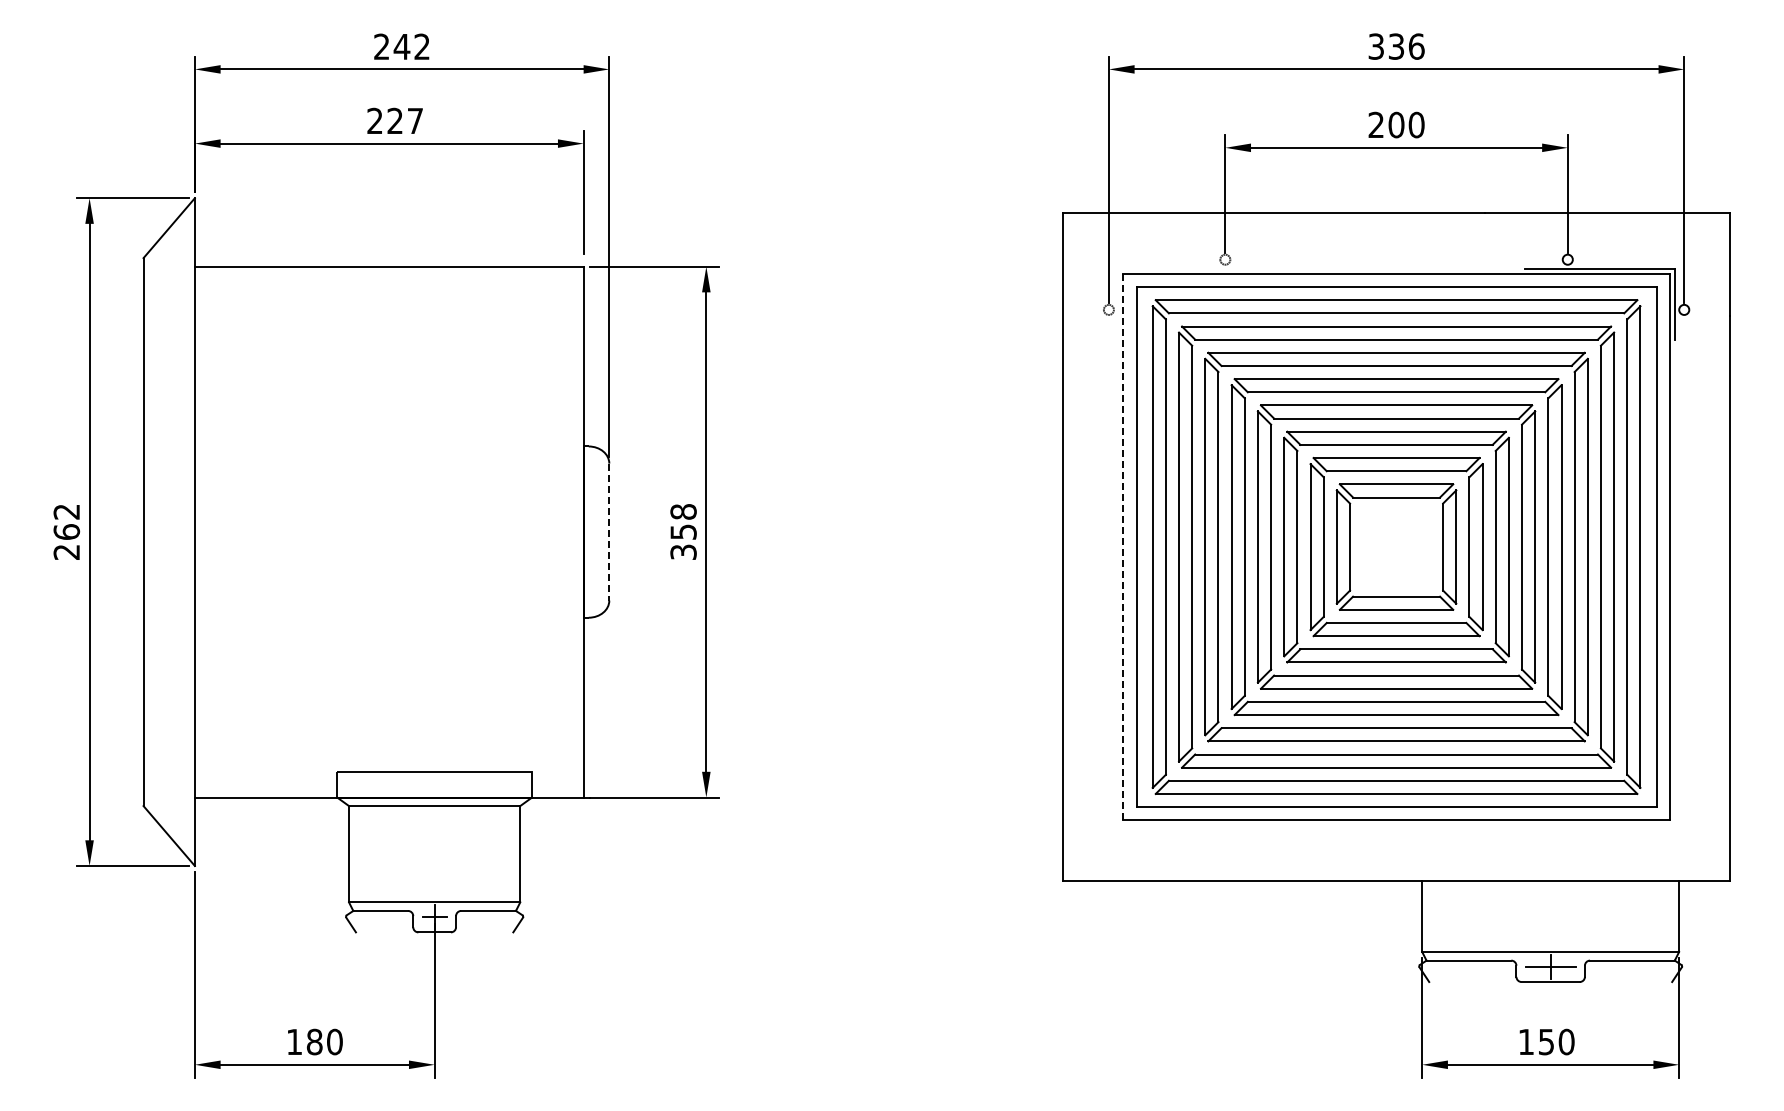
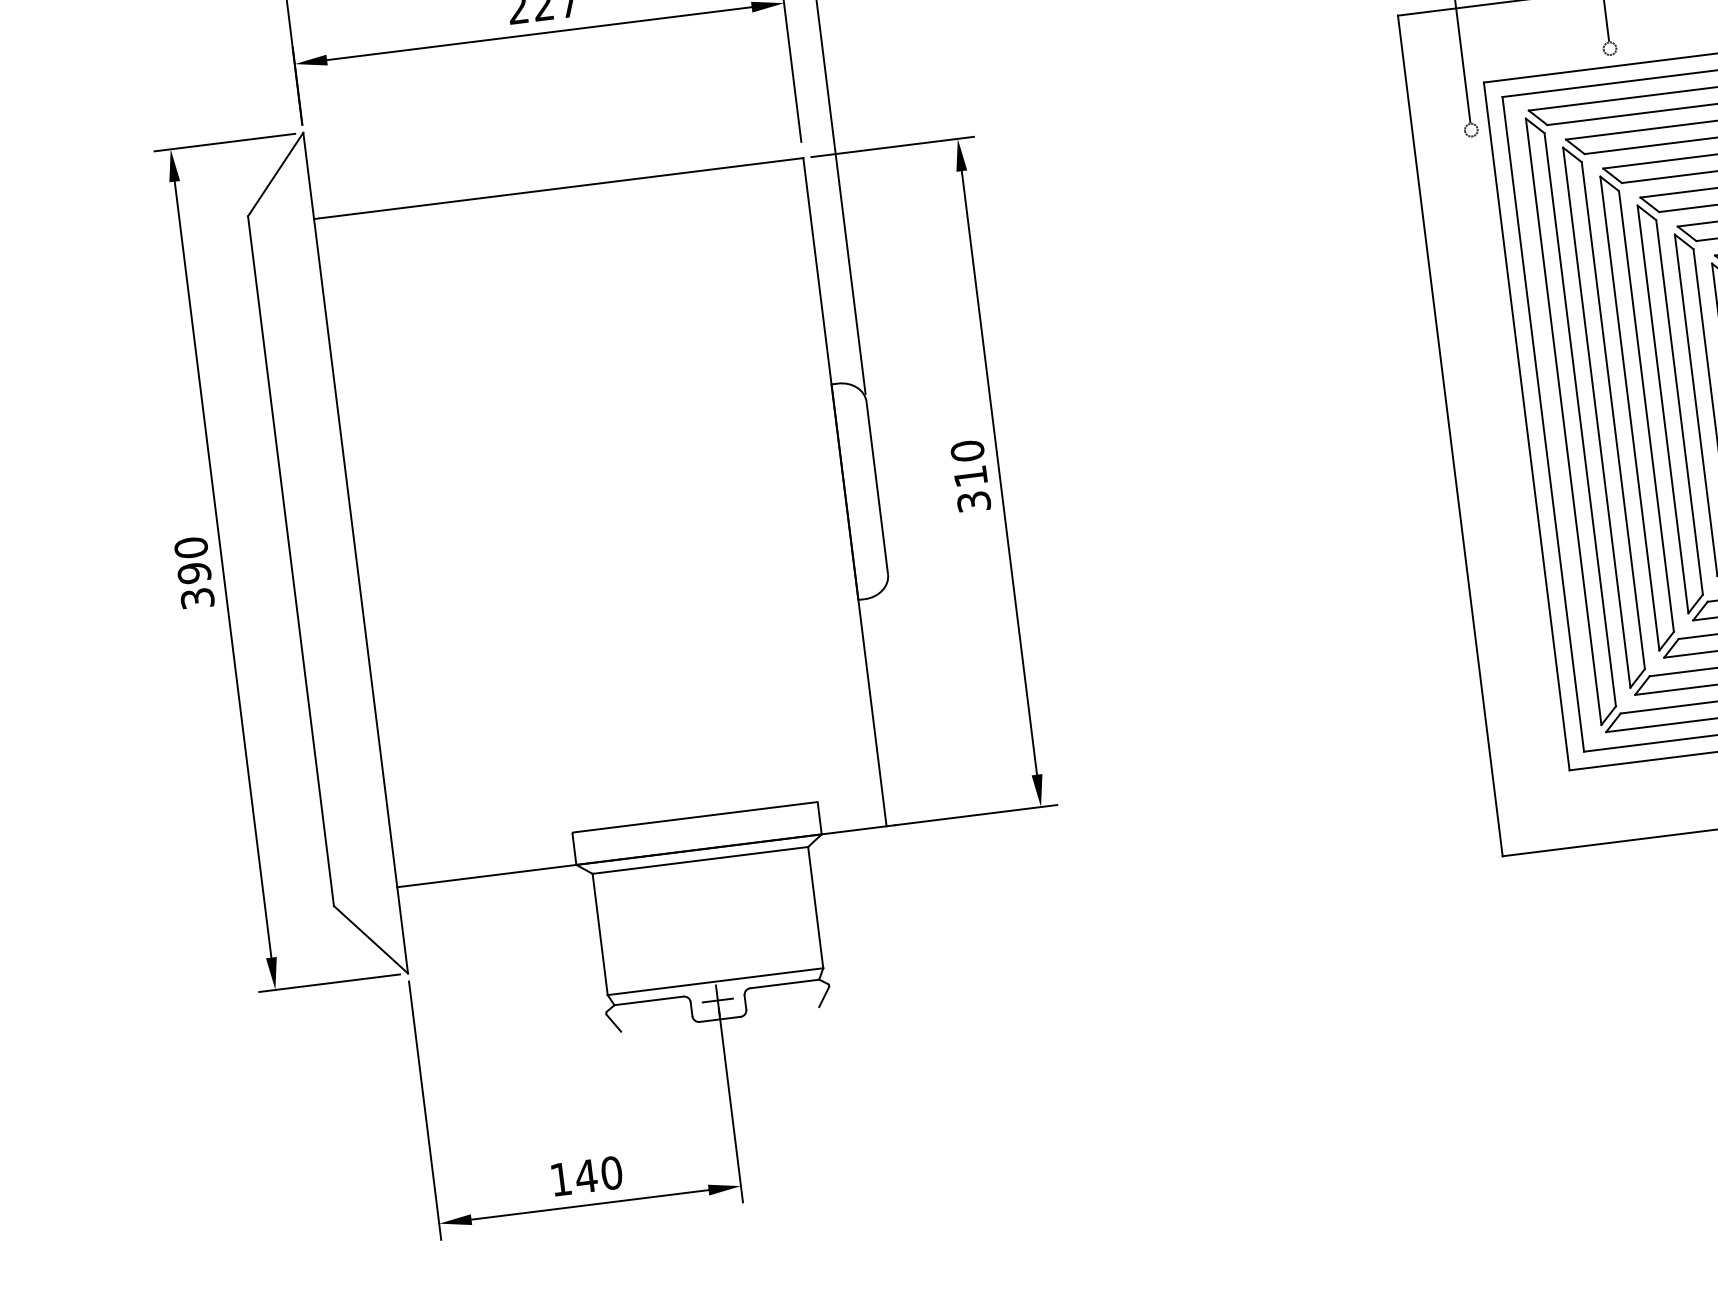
text: (683, 521) -> (969, 463), 358 -> 310
text: (66, 531) -> (193, 572), 262 -> 390
line: (609, 532) -> (877, 488), dashed -> solid
line: (1123, 547) -> (1526, 426), dashed -> solid
text: (314, 1041) -> (586, 1175), 180 -> 140

